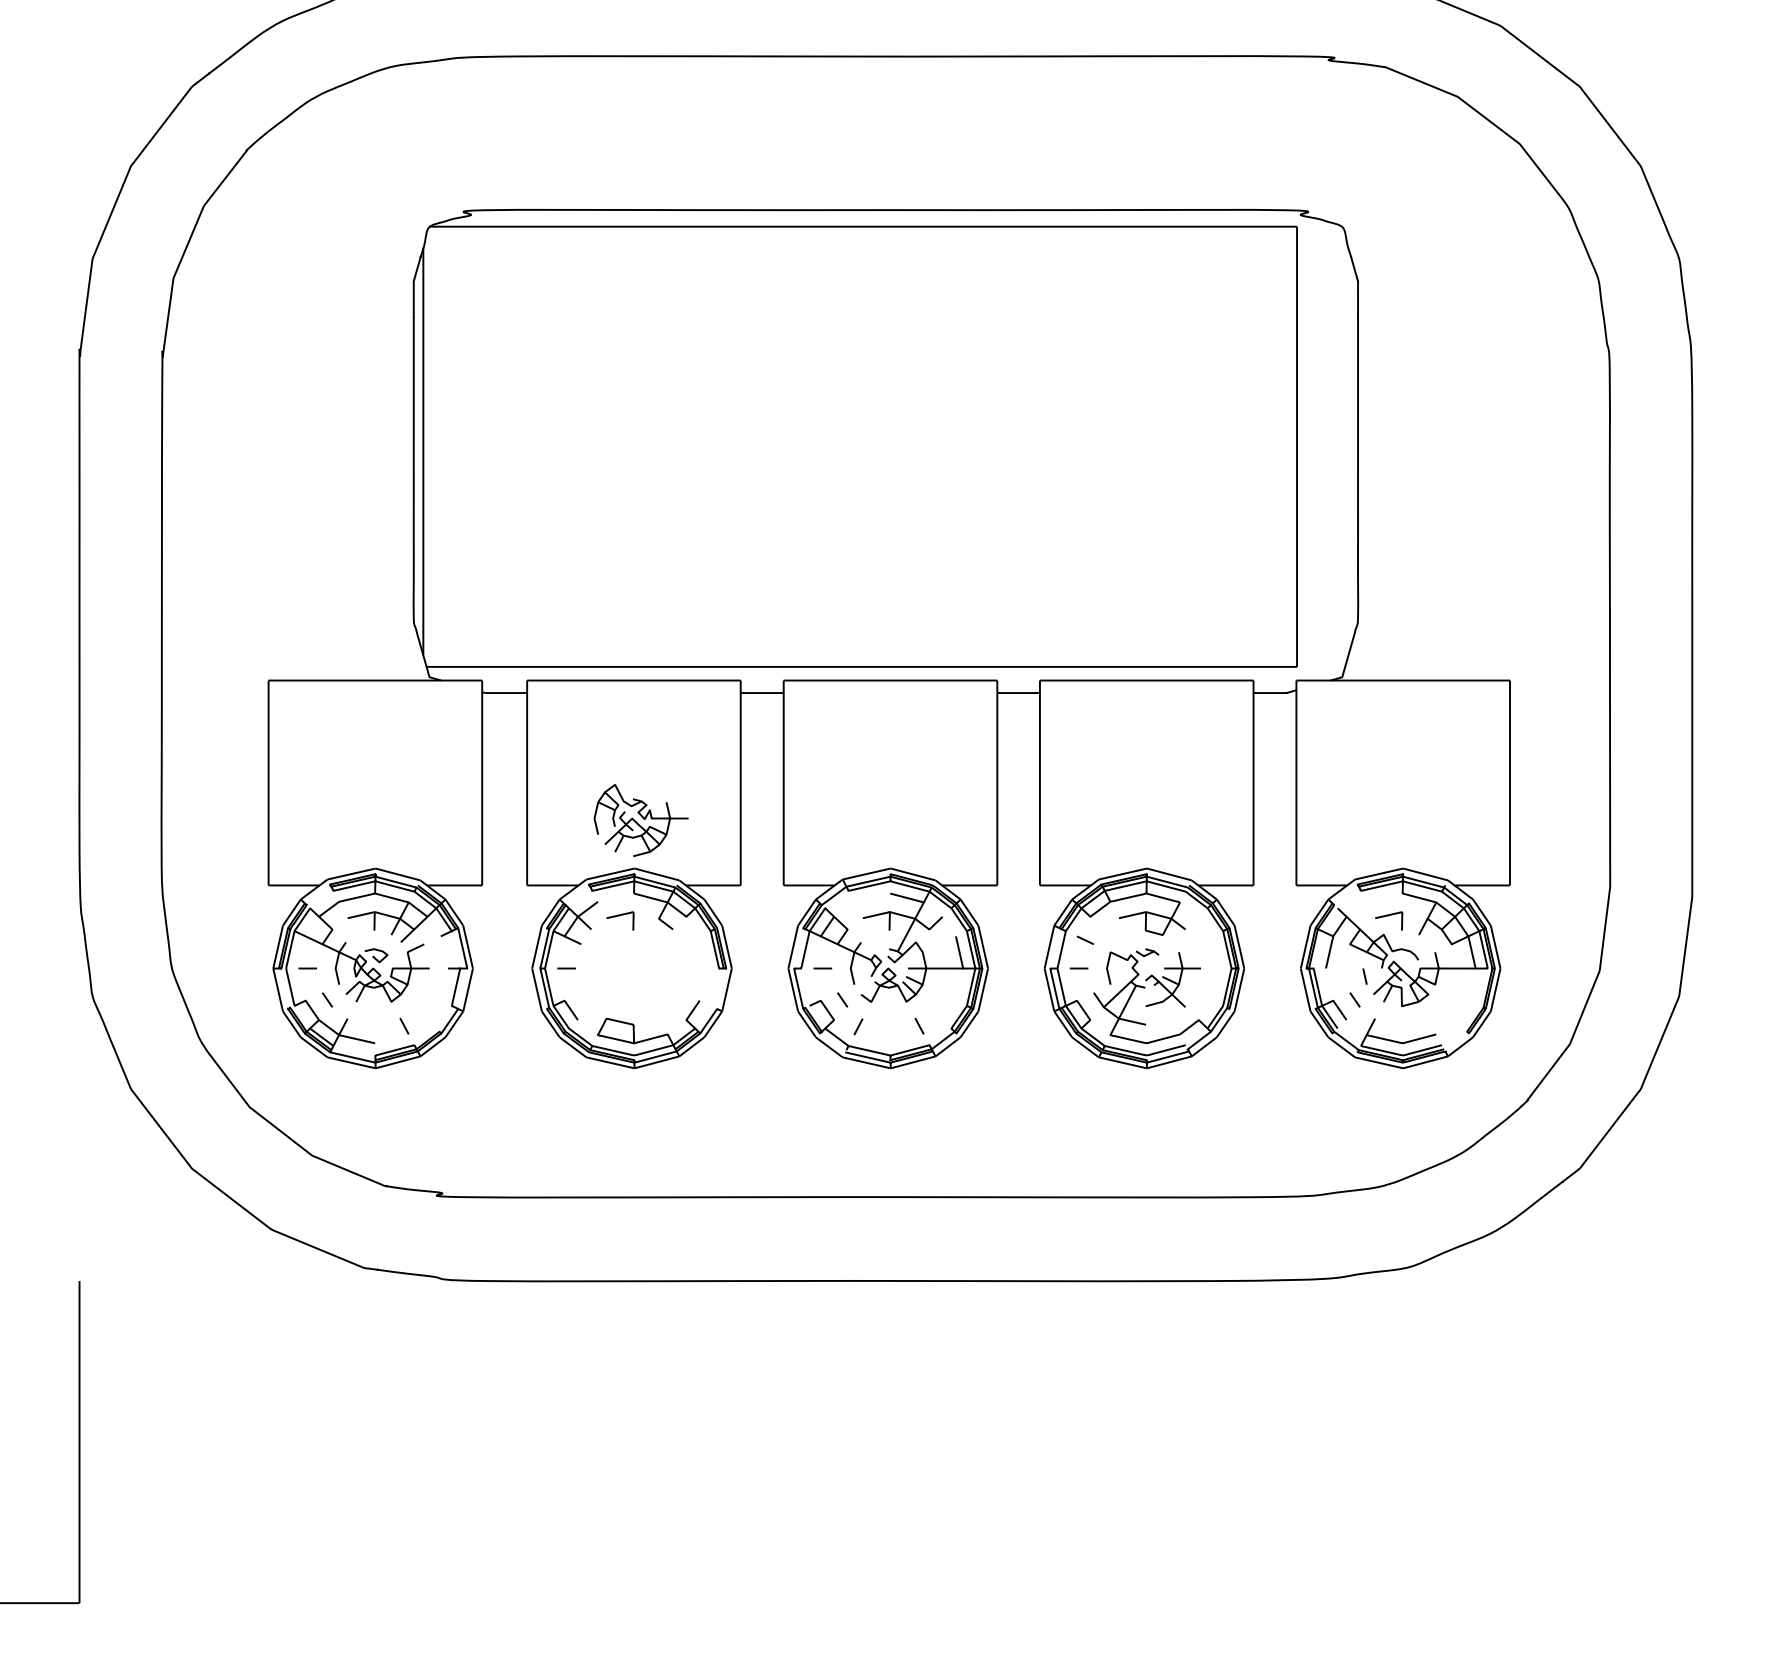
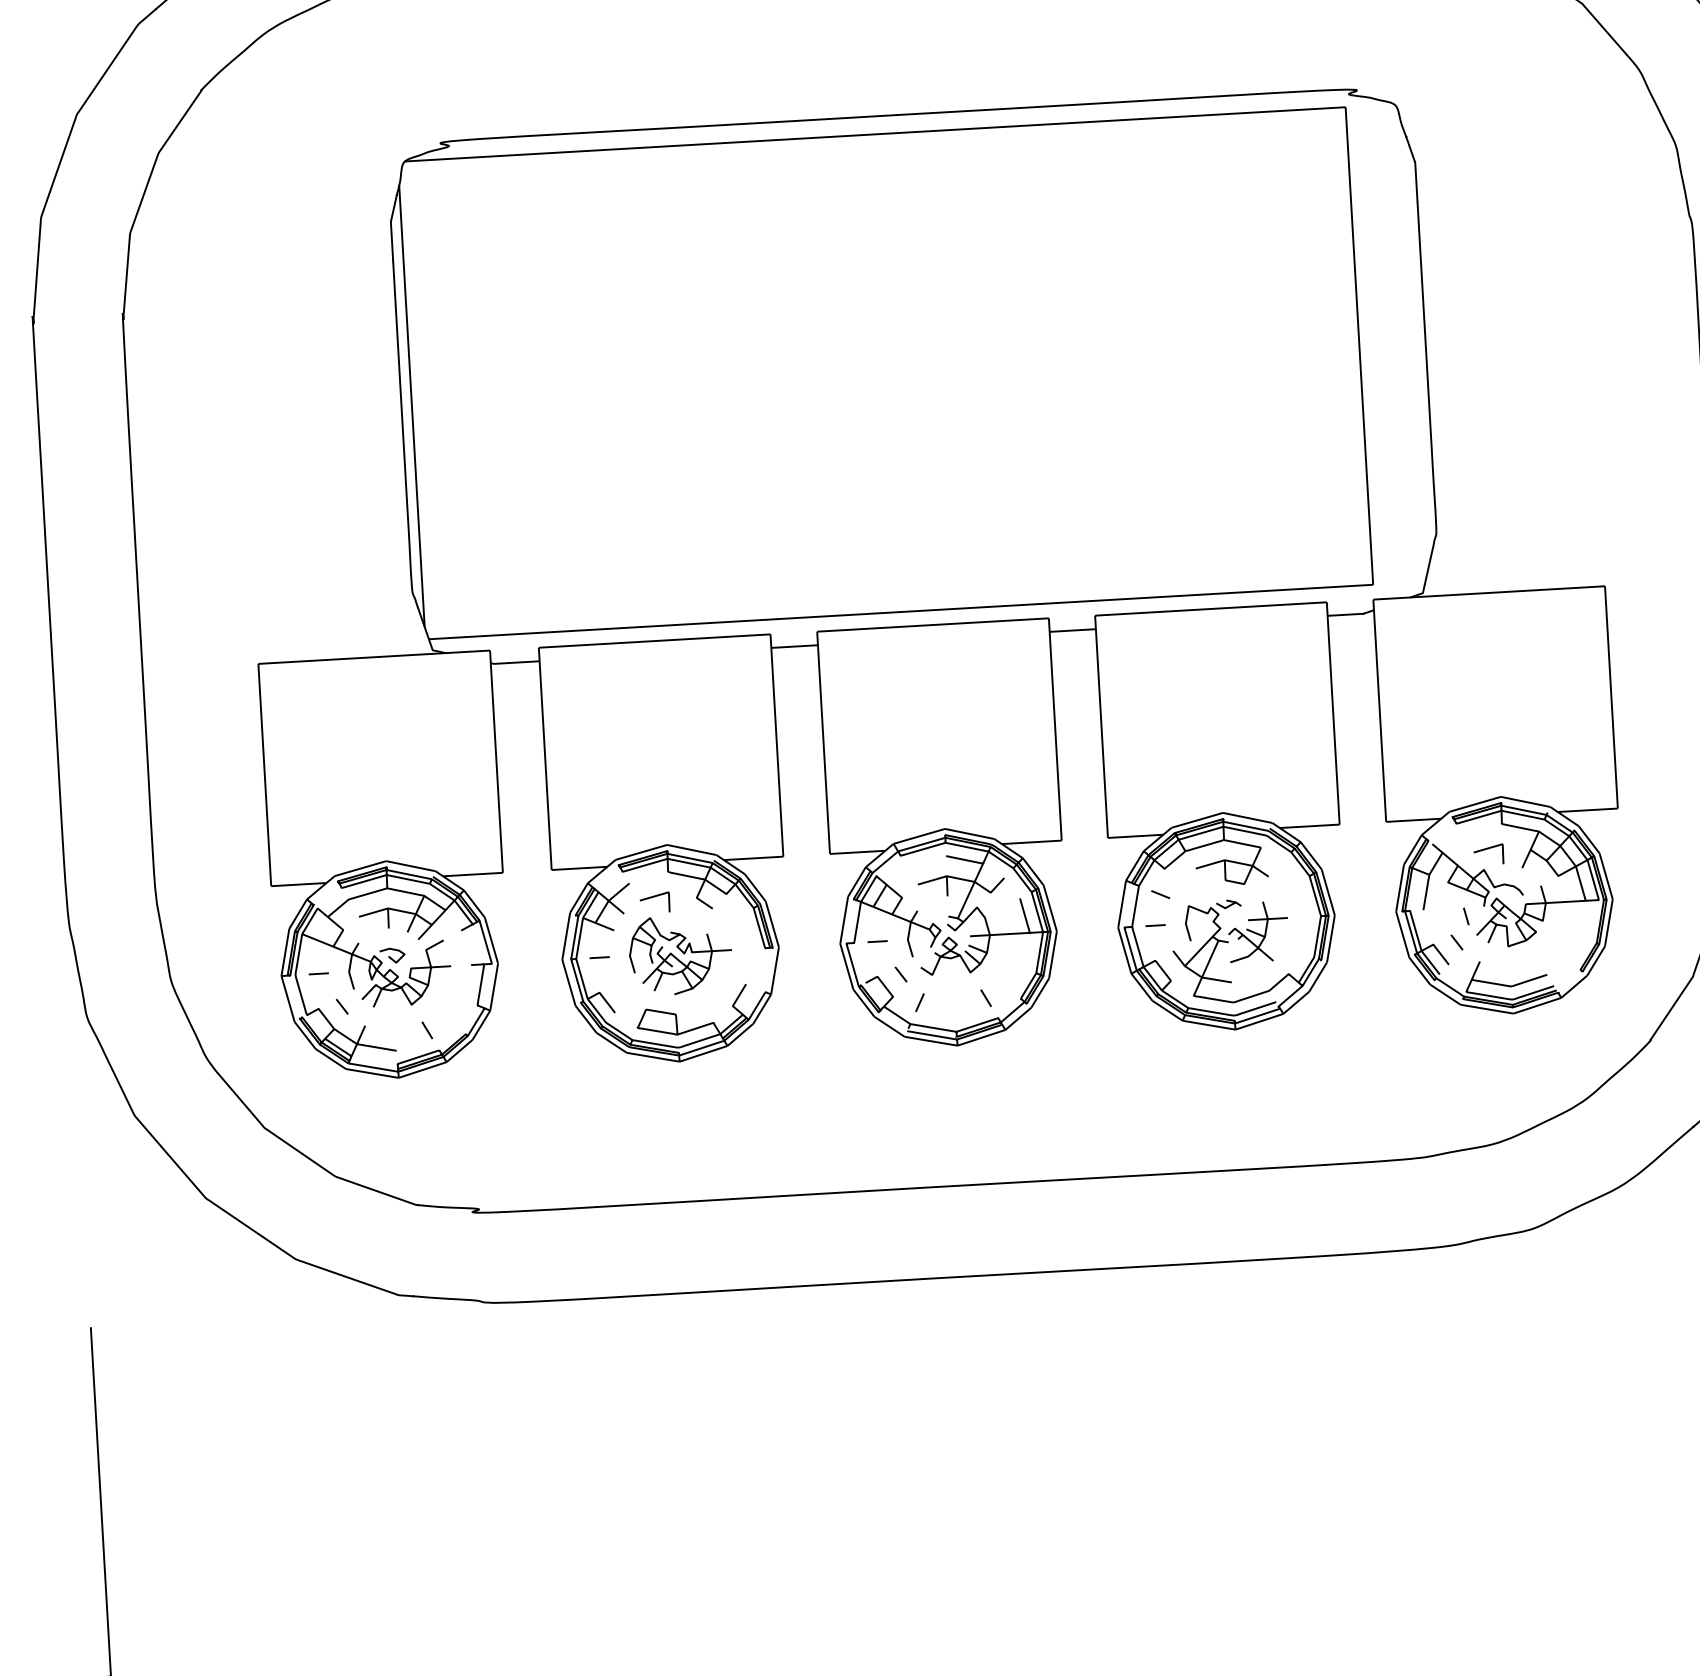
part: (640, 820) -> (679, 955), moved

